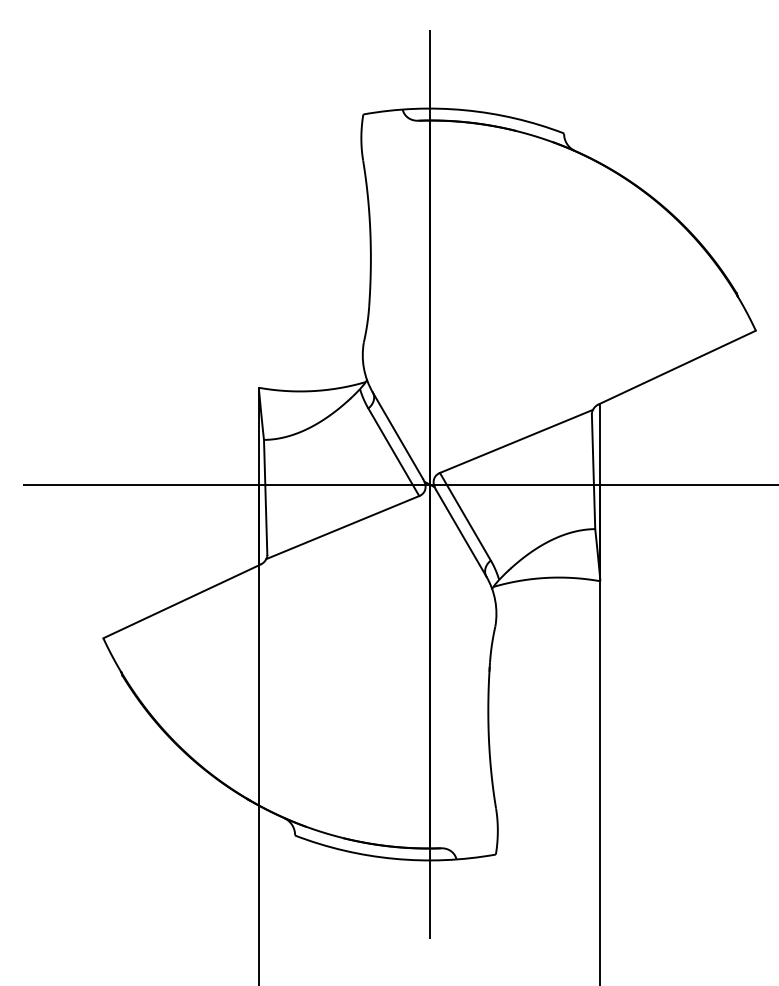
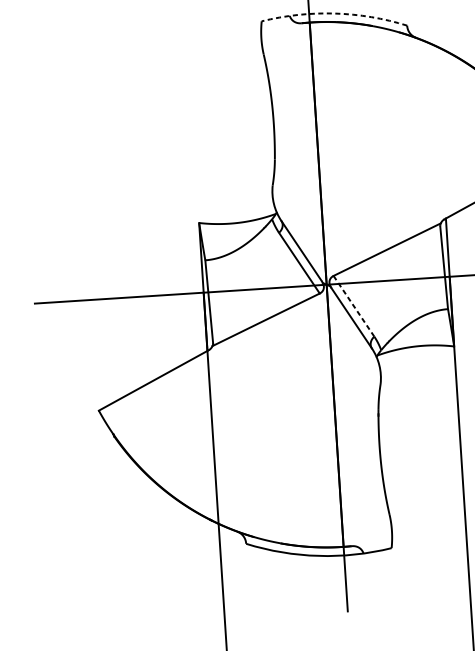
arc: (465, 110) -> (335, 13), solid -> dashed
line: (465, 516) -> (354, 306), solid -> dashed

